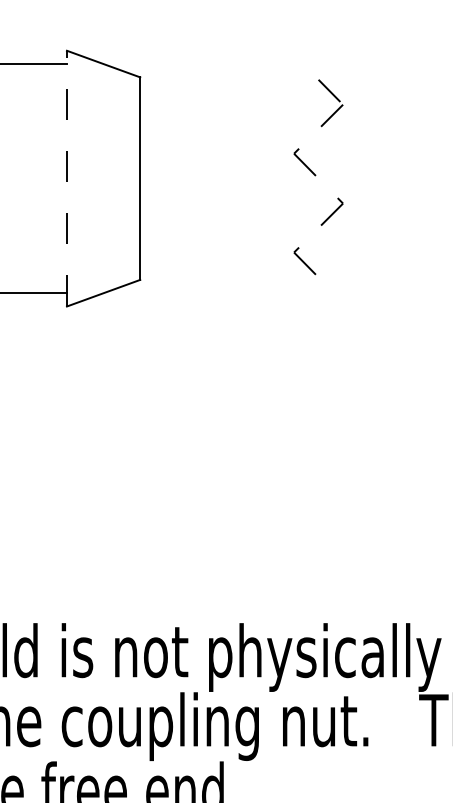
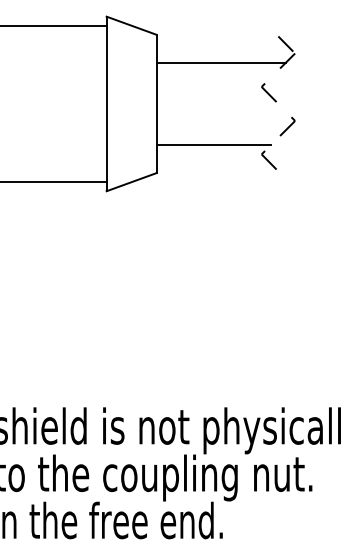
line: (233, 117) -> (220, 62), added
line: (66, 177) -> (106, 103), dashed -> solid
line: (223, 239) -> (213, 145), added

